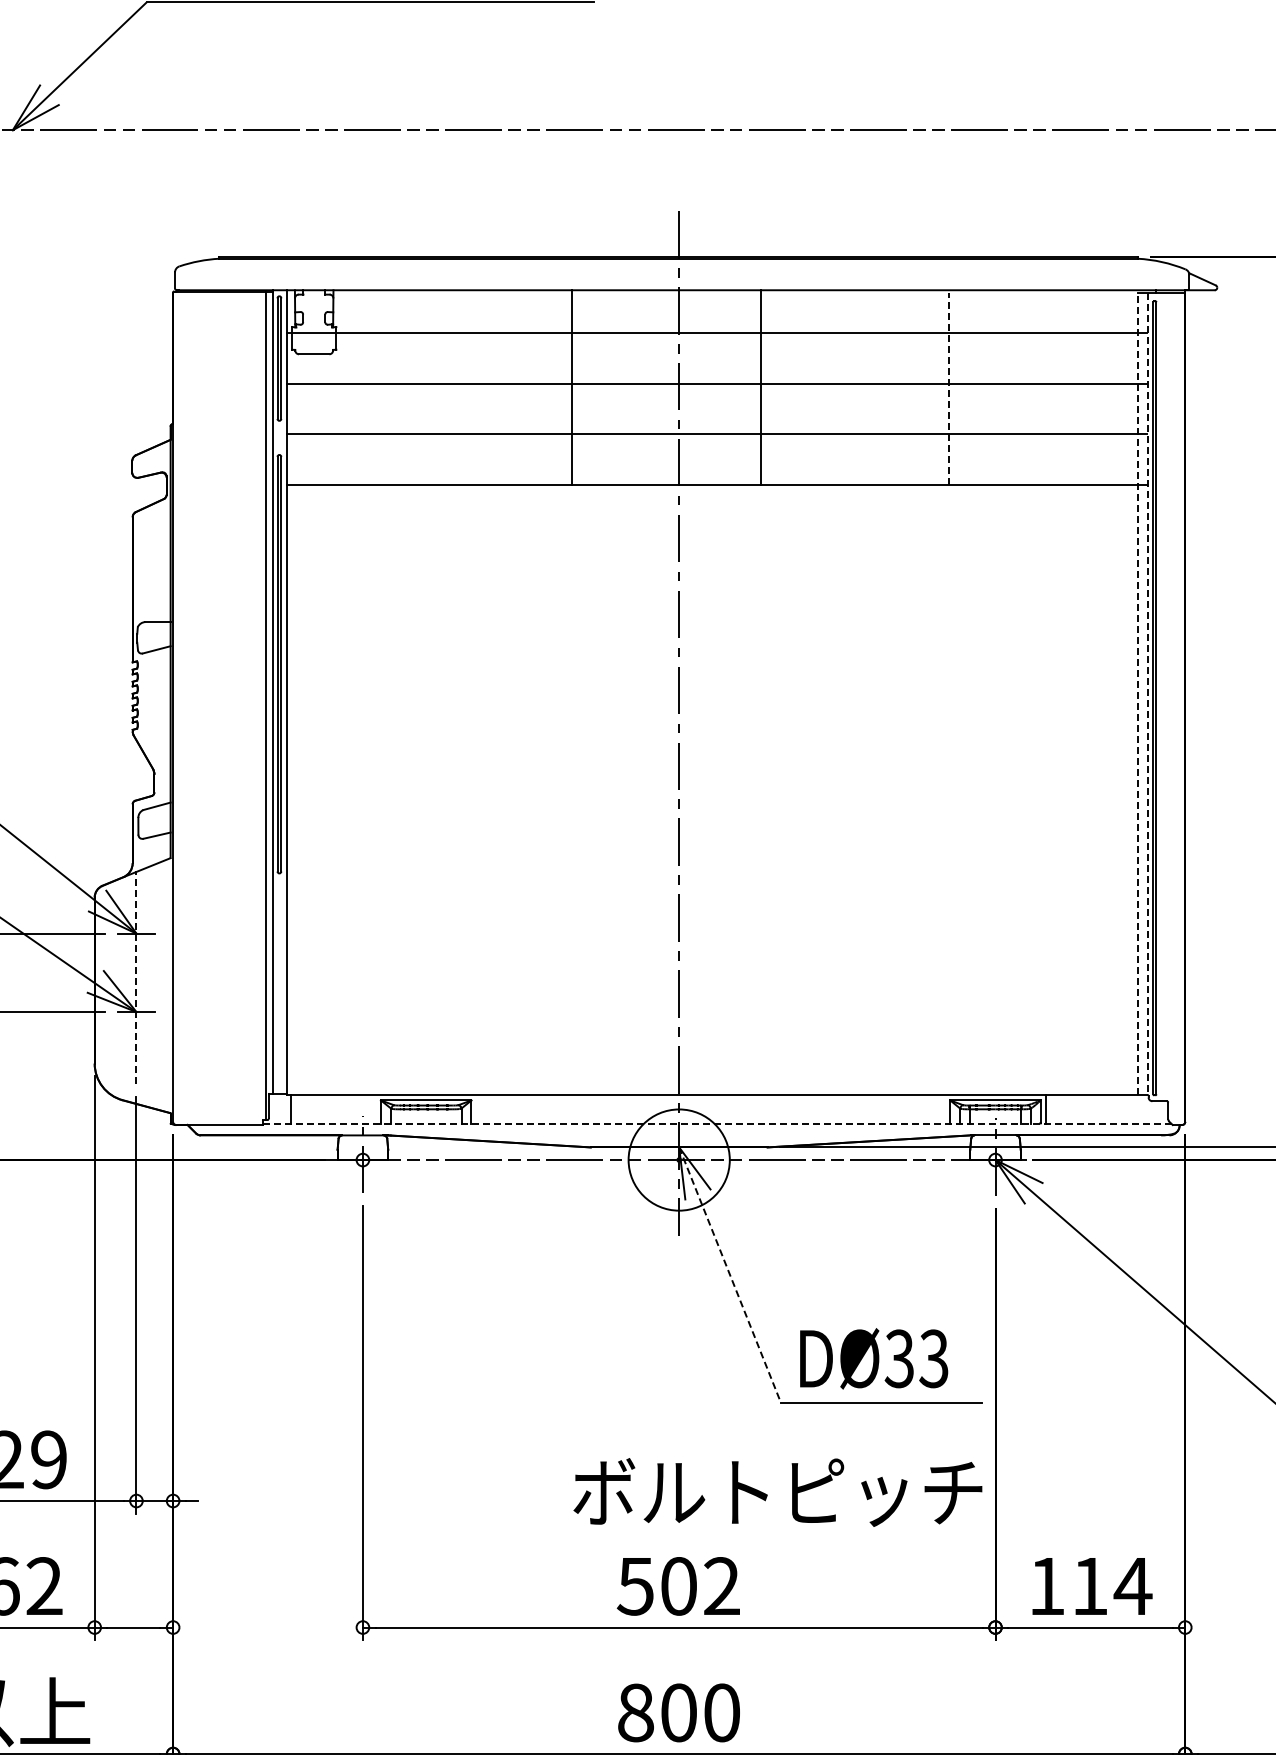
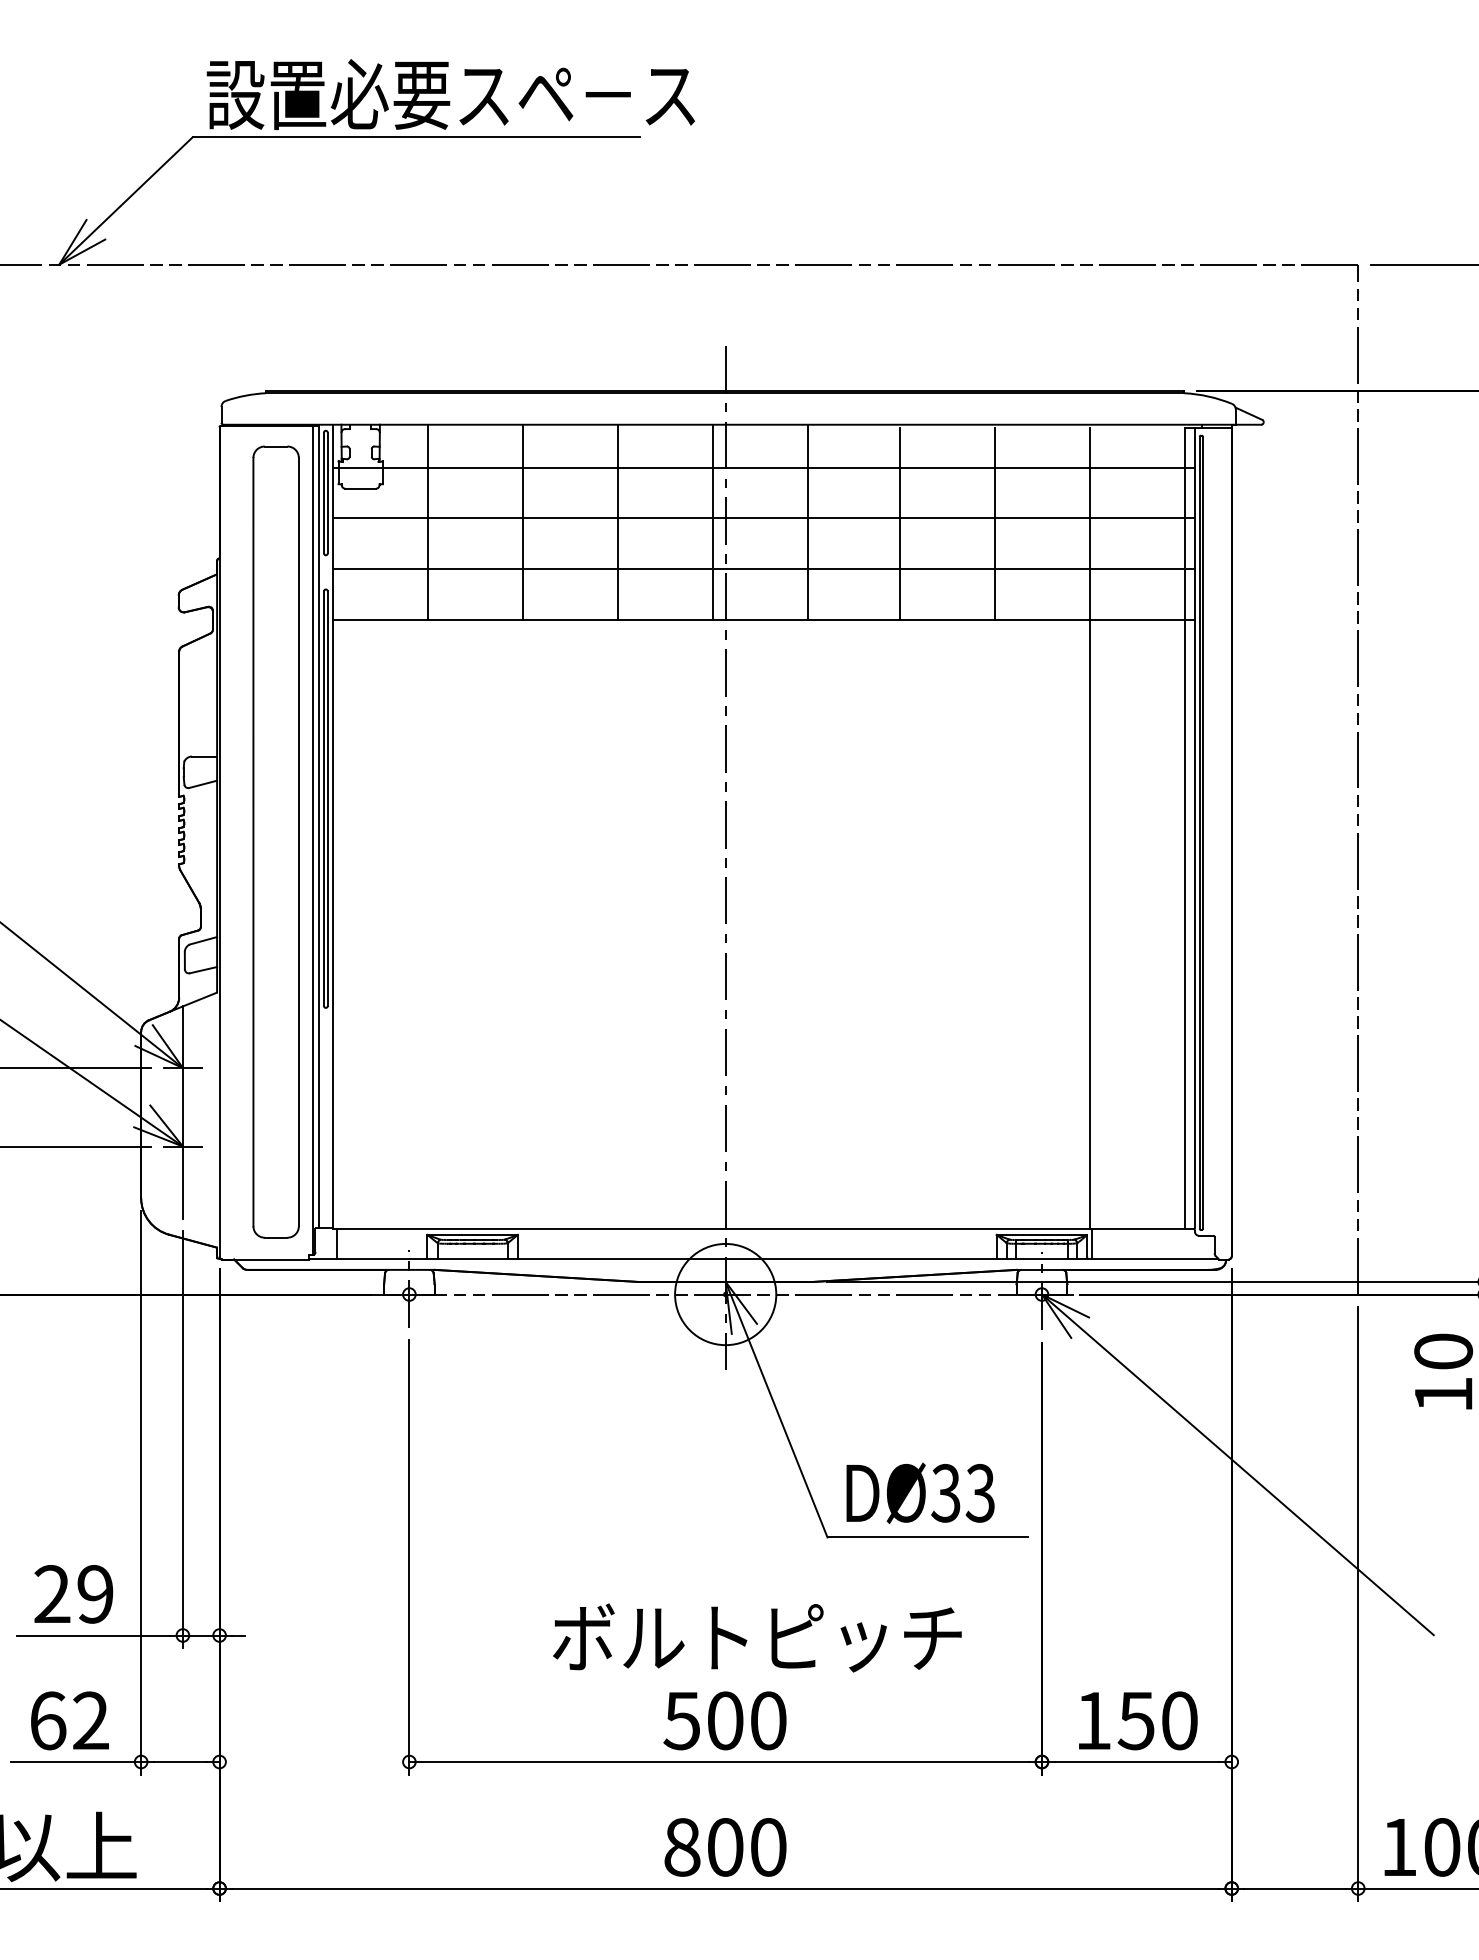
line: (382, 387) -> (428, 521), added
line: (477, 387) -> (523, 521), added
line: (667, 387) -> (713, 521), added
line: (854, 389) -> (900, 523), added
line: (949, 389) -> (995, 523), dashed -> solid
line: (1043, 694) -> (1089, 828), added
line: (1138, 694) -> (1184, 828), dashed -> solid
line: (1148, 694) -> (1194, 828), dashed -> solid
part: (229, 707) -> (275, 841), added
line: (136, 977) -> (182, 1111), dashed -> solid
line: (717, 1124) -> (763, 1258), dashed -> solid
line: (730, 1275) -> (776, 1409), dashed -> solid
text: (778, 1492) -> (757, 1637), moved
text: (722, 1586) -> (768, 1720), 502 -> 500
text: (1112, 1586) -> (1158, 1720), 114 -> 150

